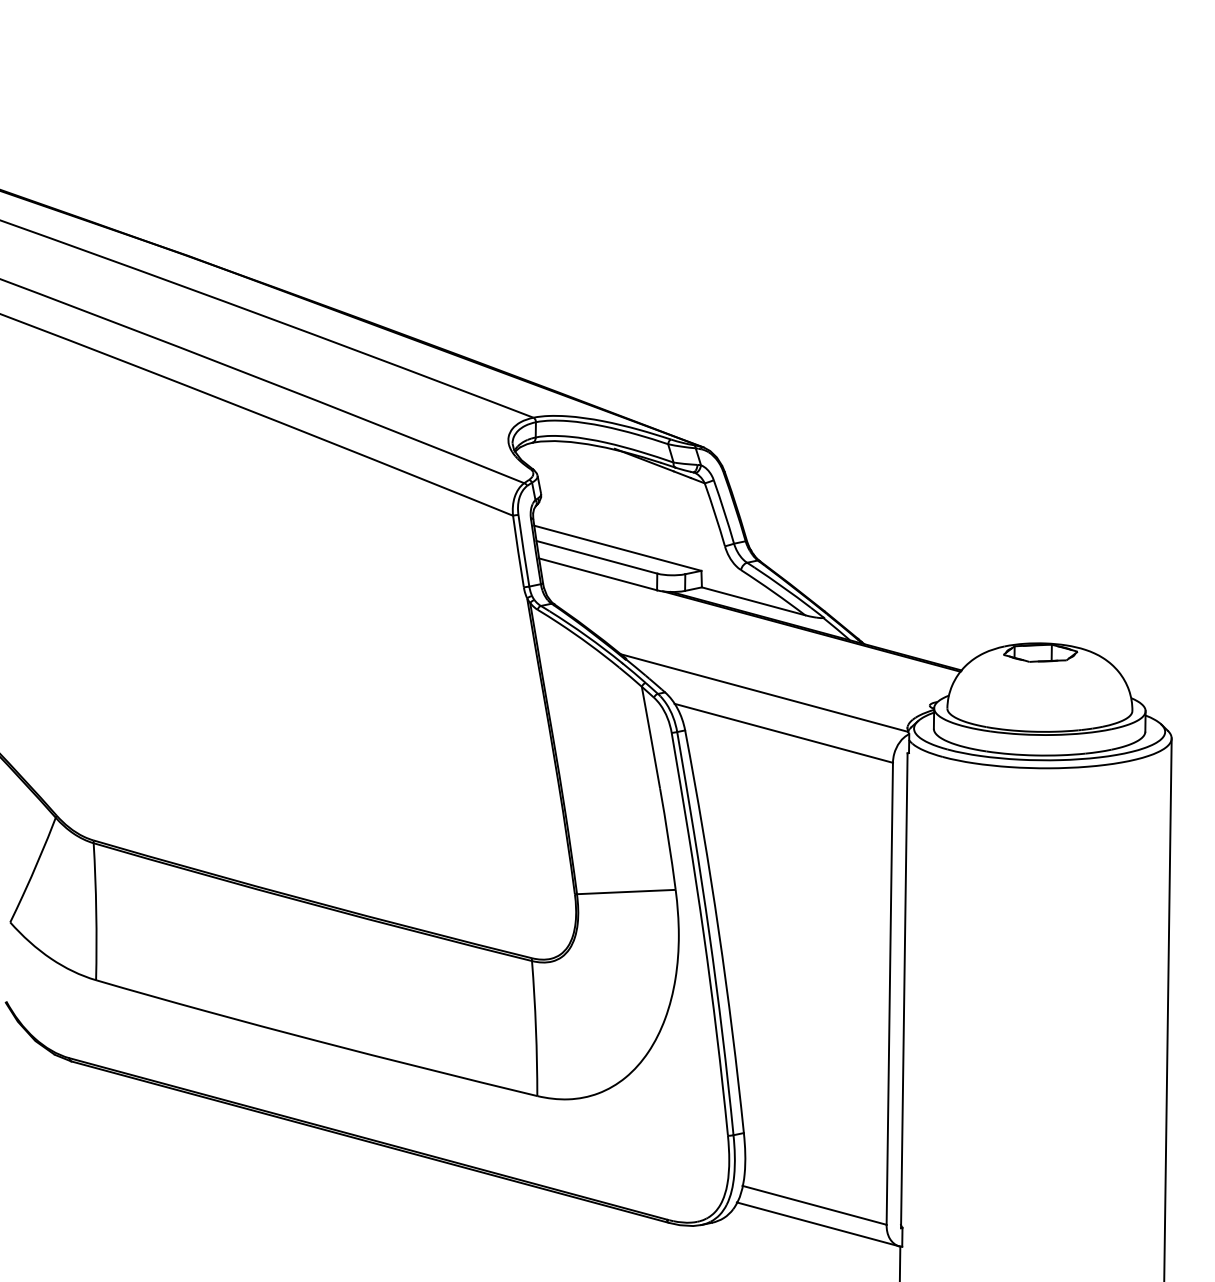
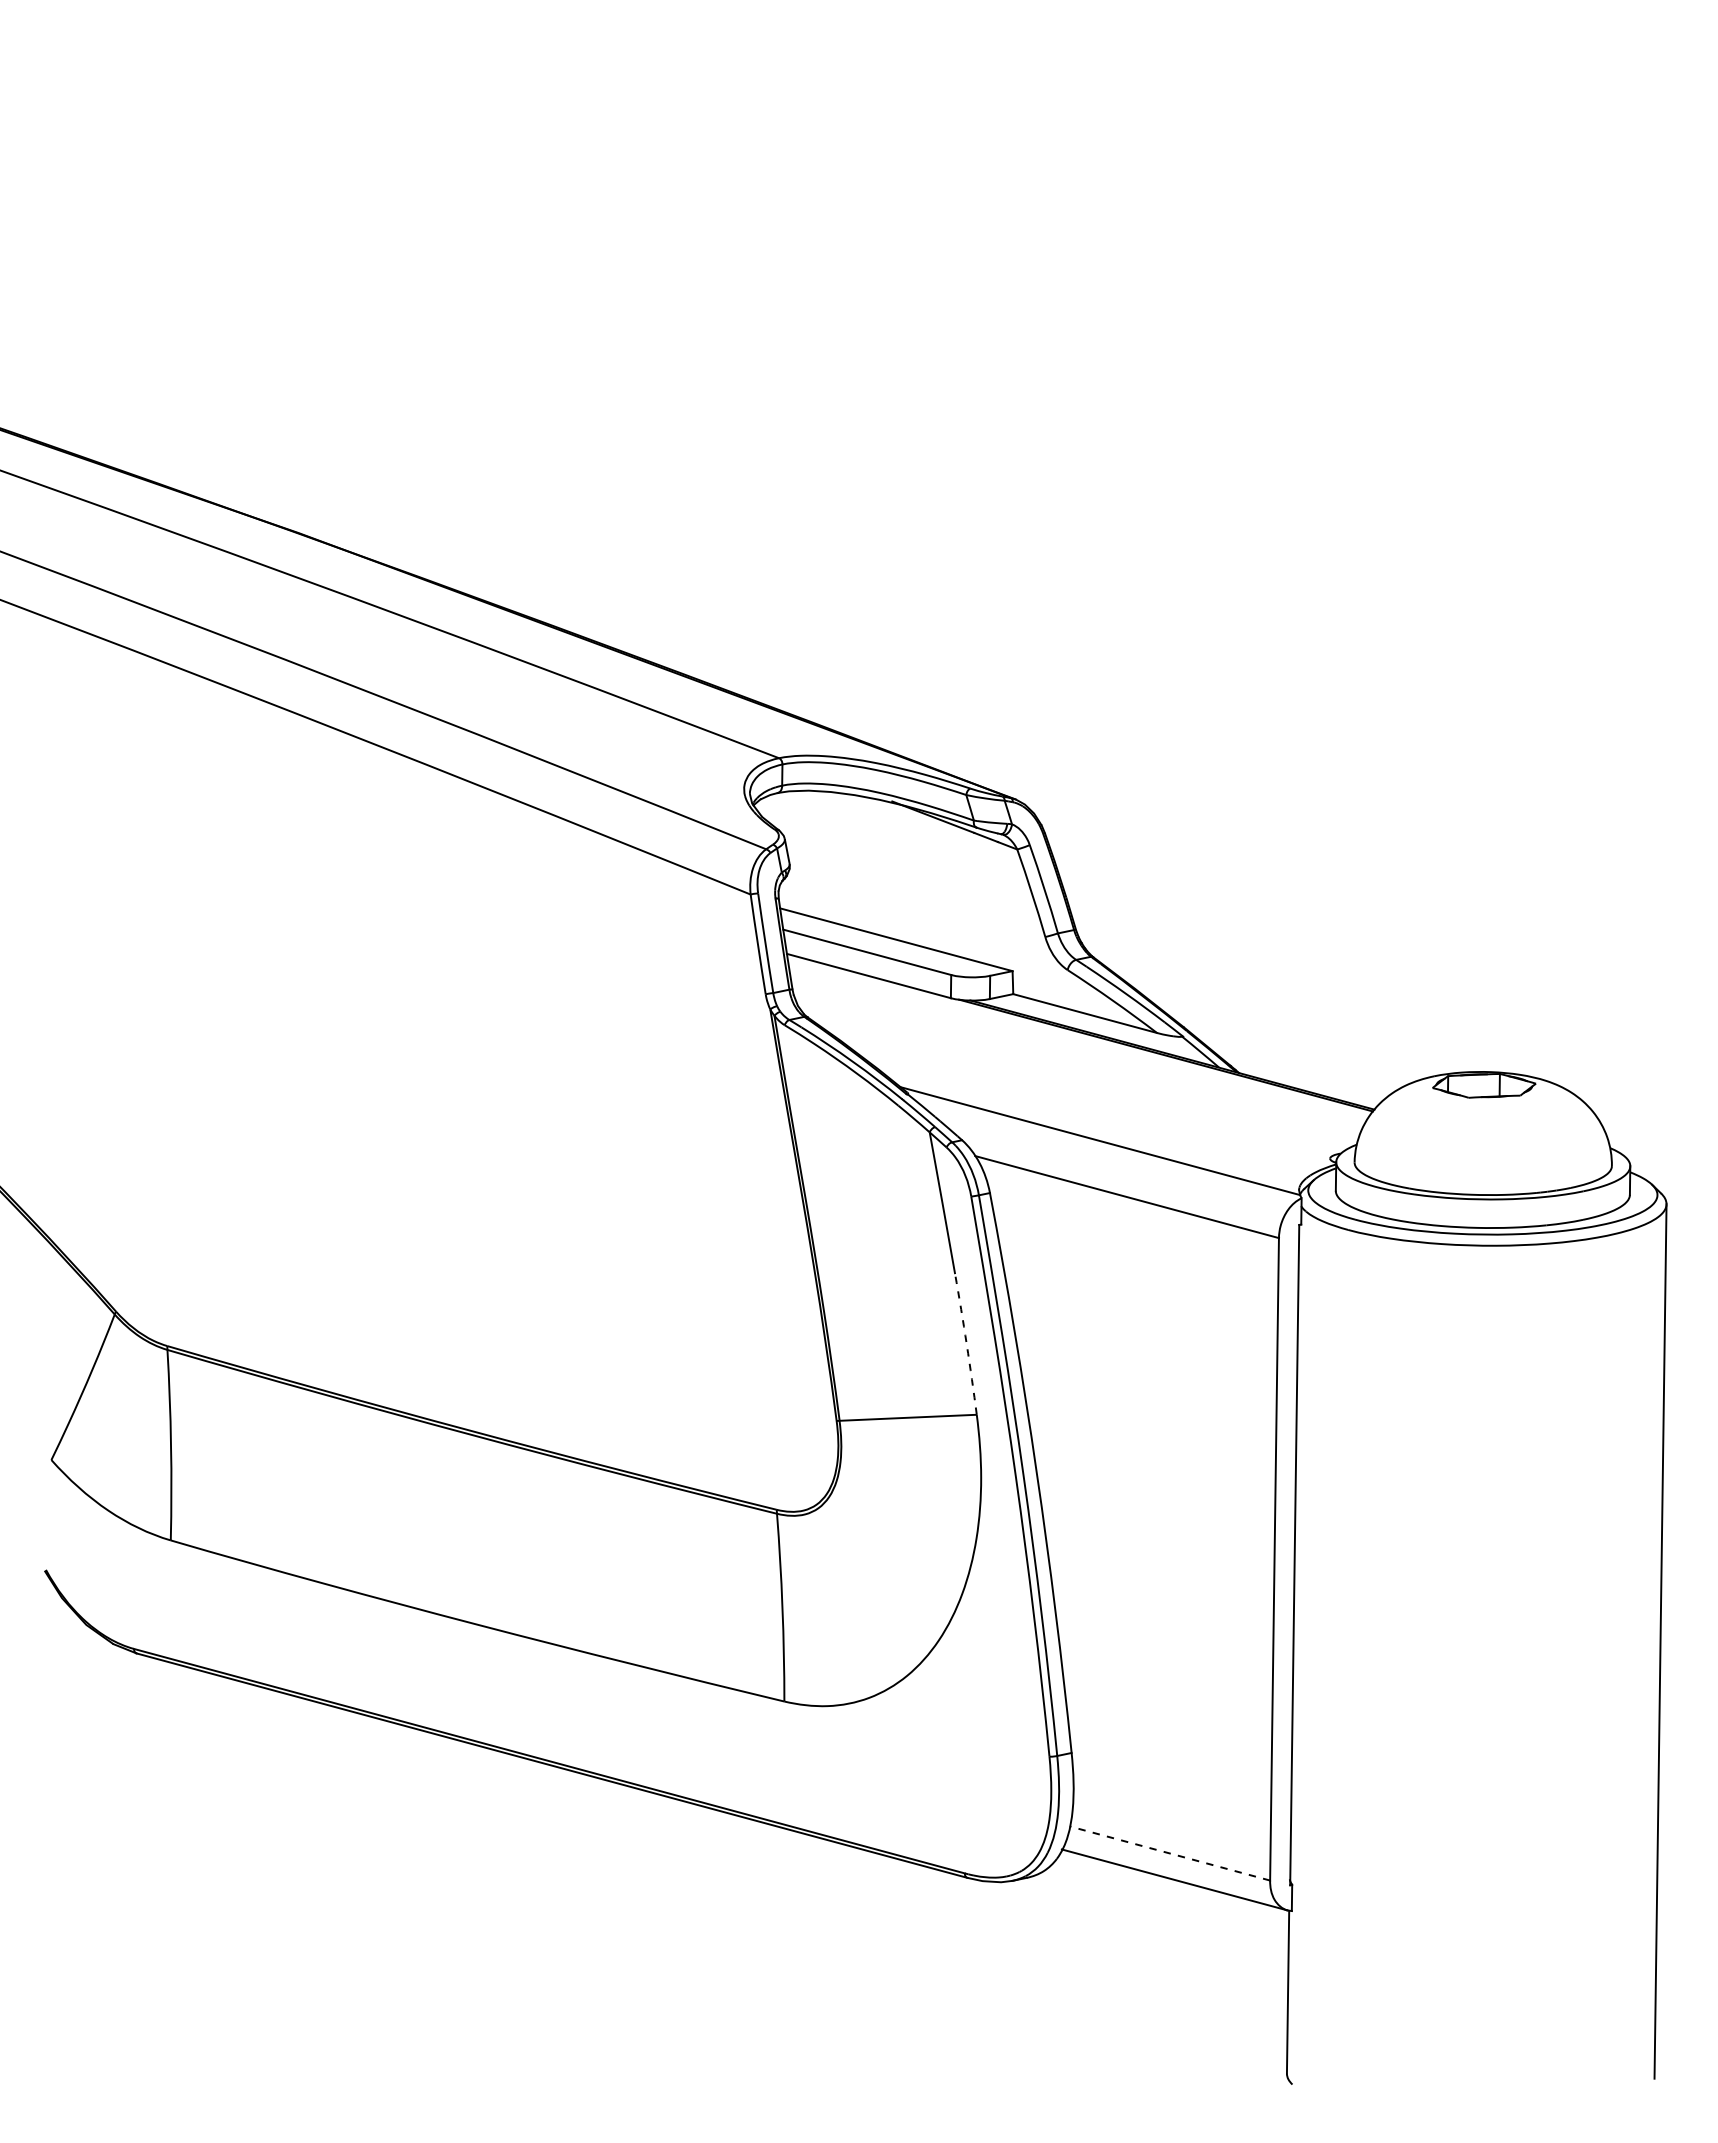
arc: (668, 839) -> (966, 1344), solid -> dashed
line: (814, 1205) -> (1169, 1853), solid -> dashed

